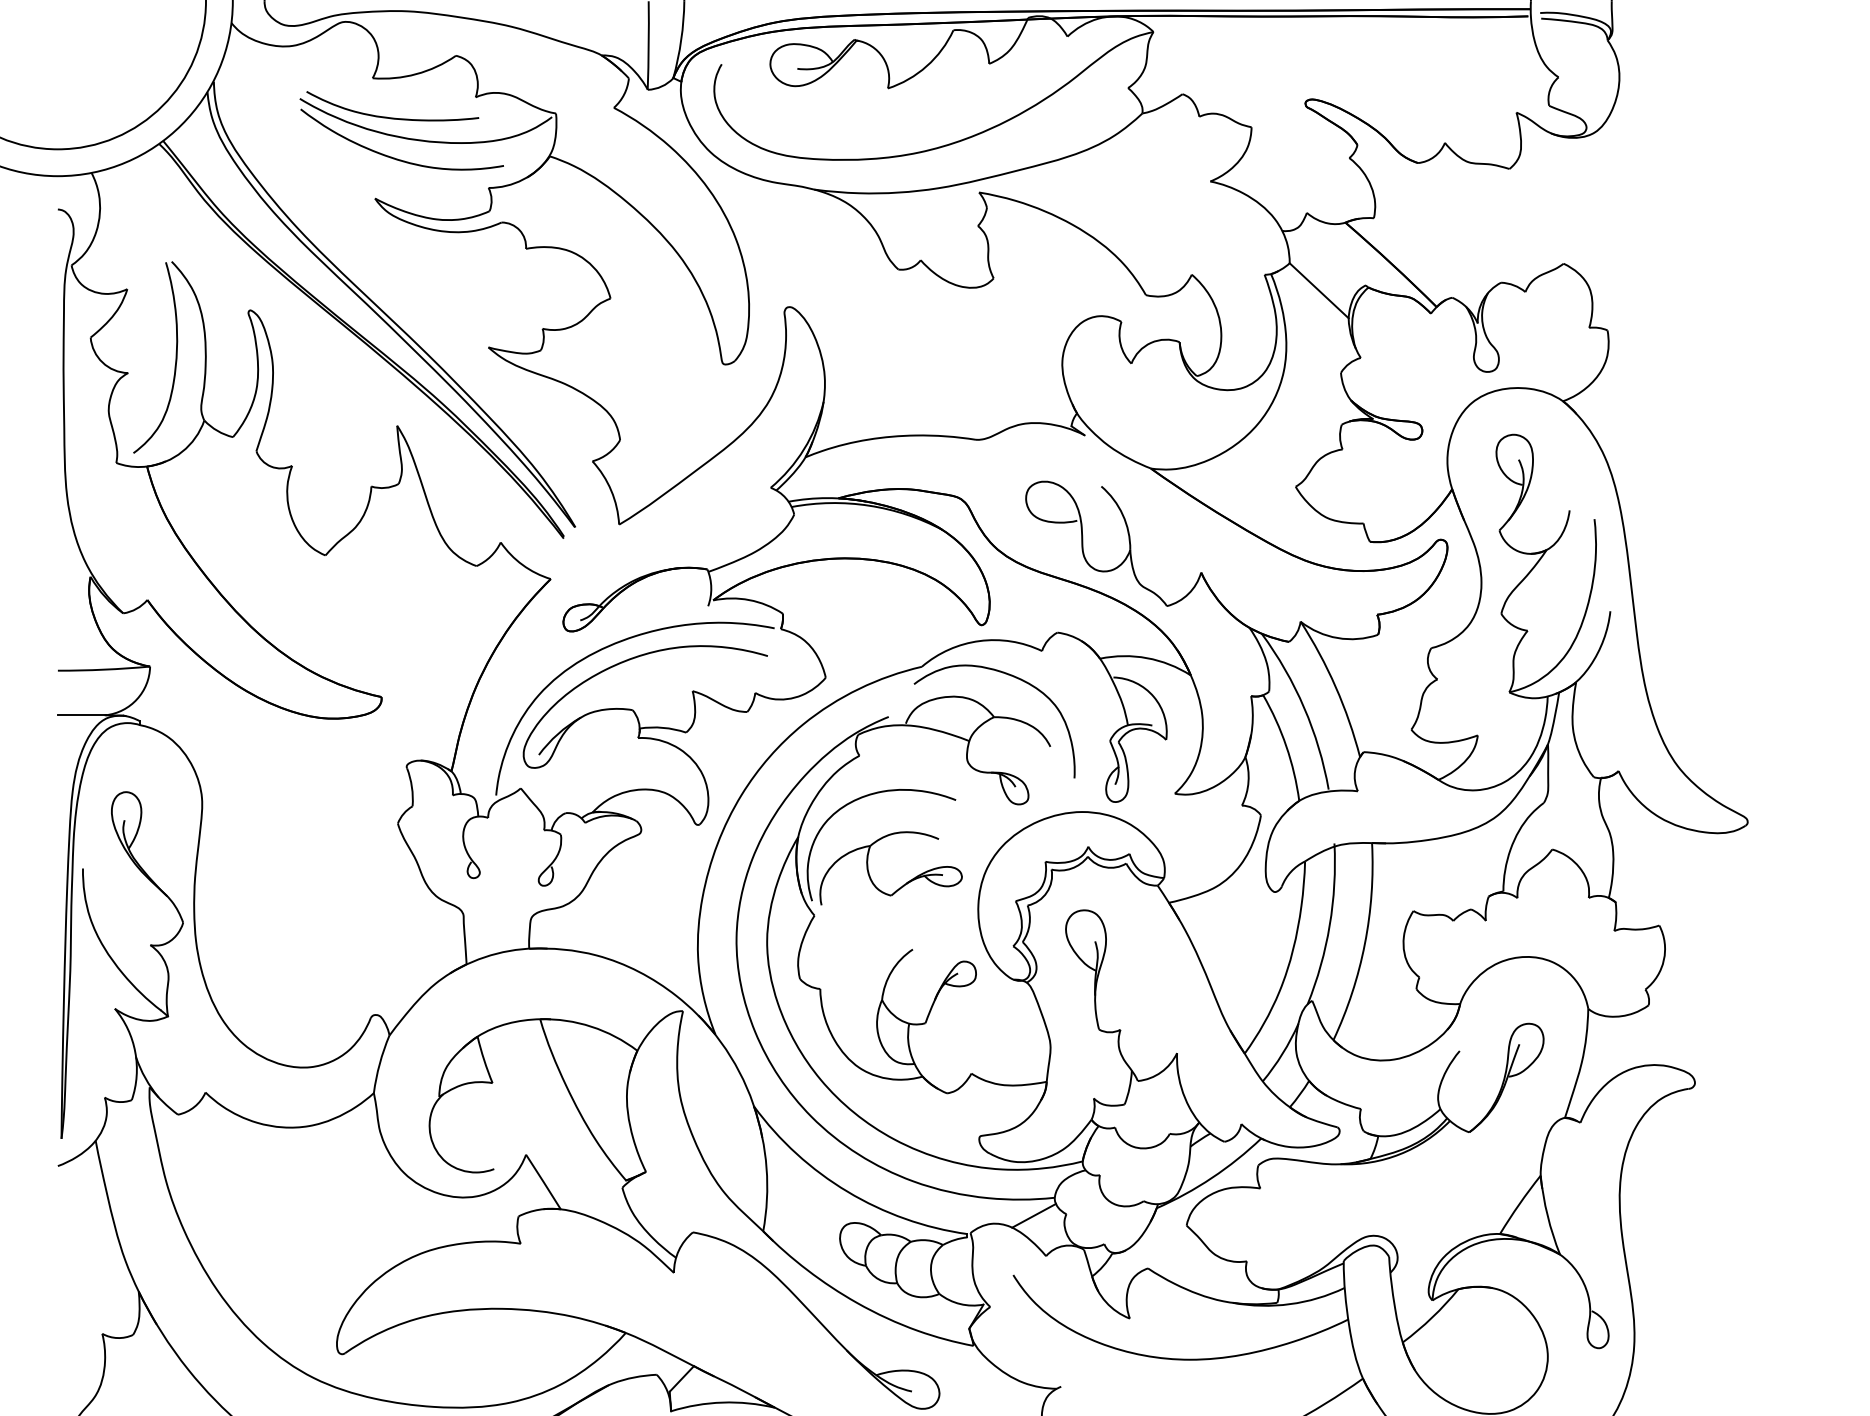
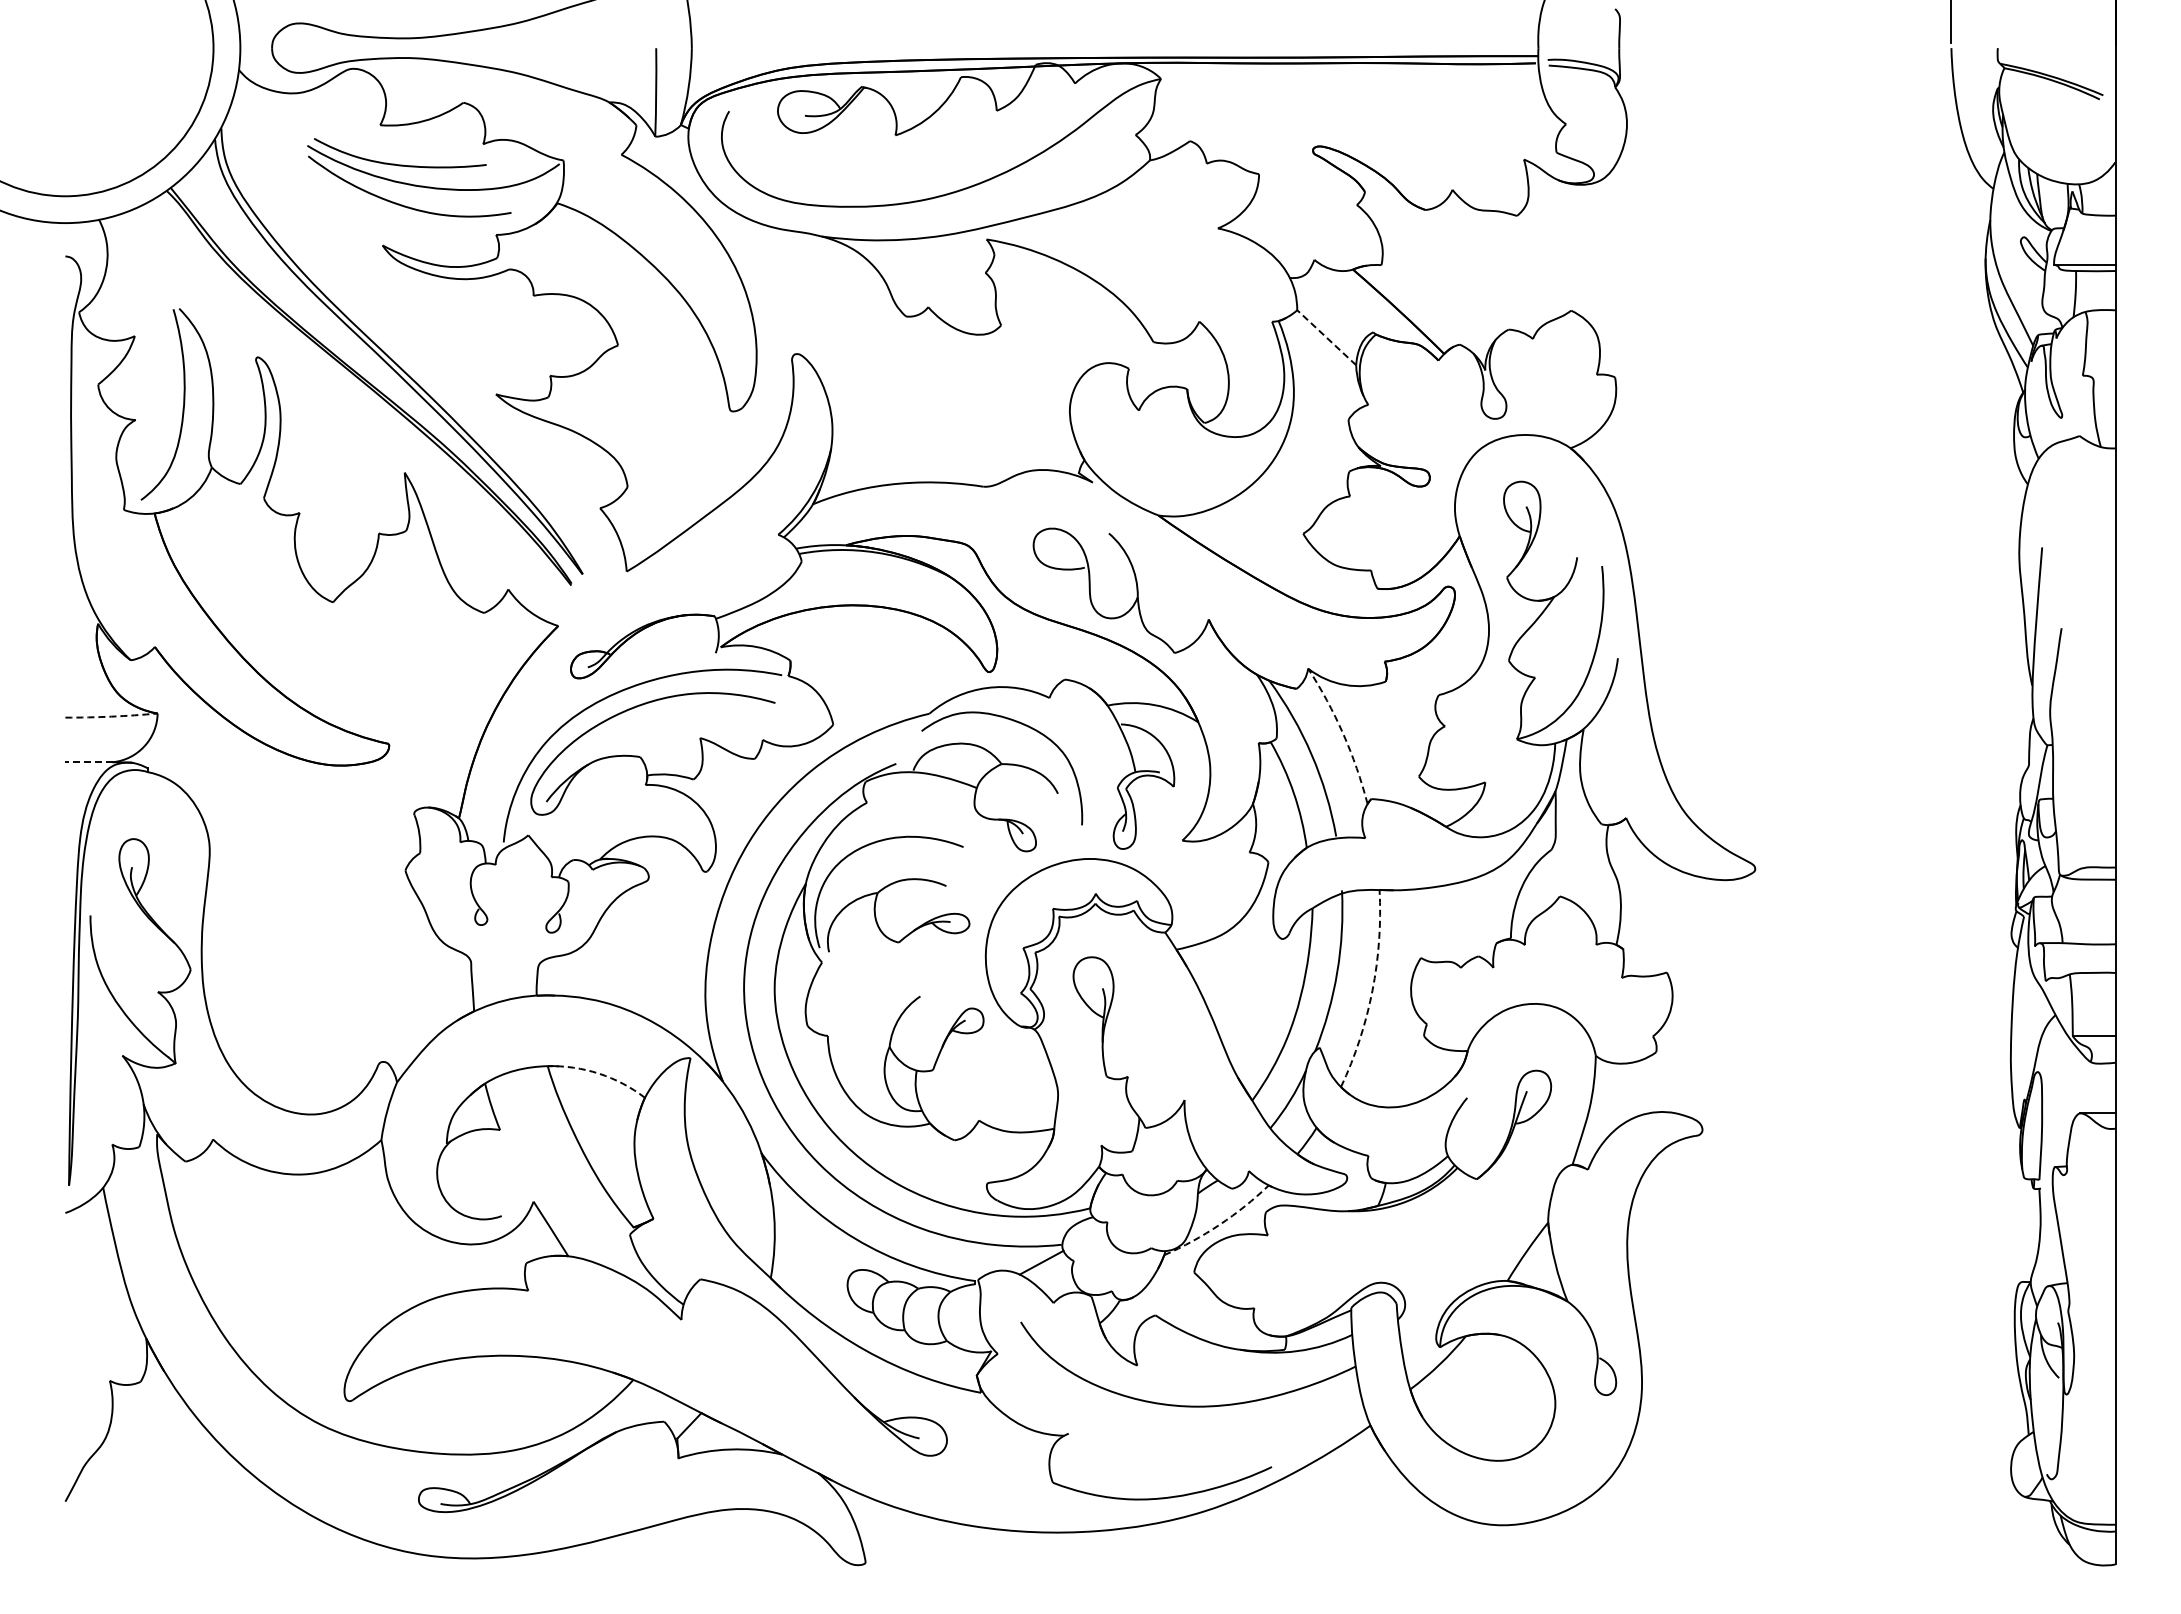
line: (1318, 290) -> (1326, 337), solid -> dashed
arc: (103, 669) -> (111, 716), solid -> dashed
arc: (1335, 686) -> (1343, 733), solid -> dashed
line: (81, 715) -> (89, 762), solid -> dashed
arc: (1364, 943) -> (1372, 990), solid -> dashed
arc: (591, 1026) -> (599, 1073), solid -> dashed
arc: (1211, 1177) -> (1219, 1224), solid -> dashed

